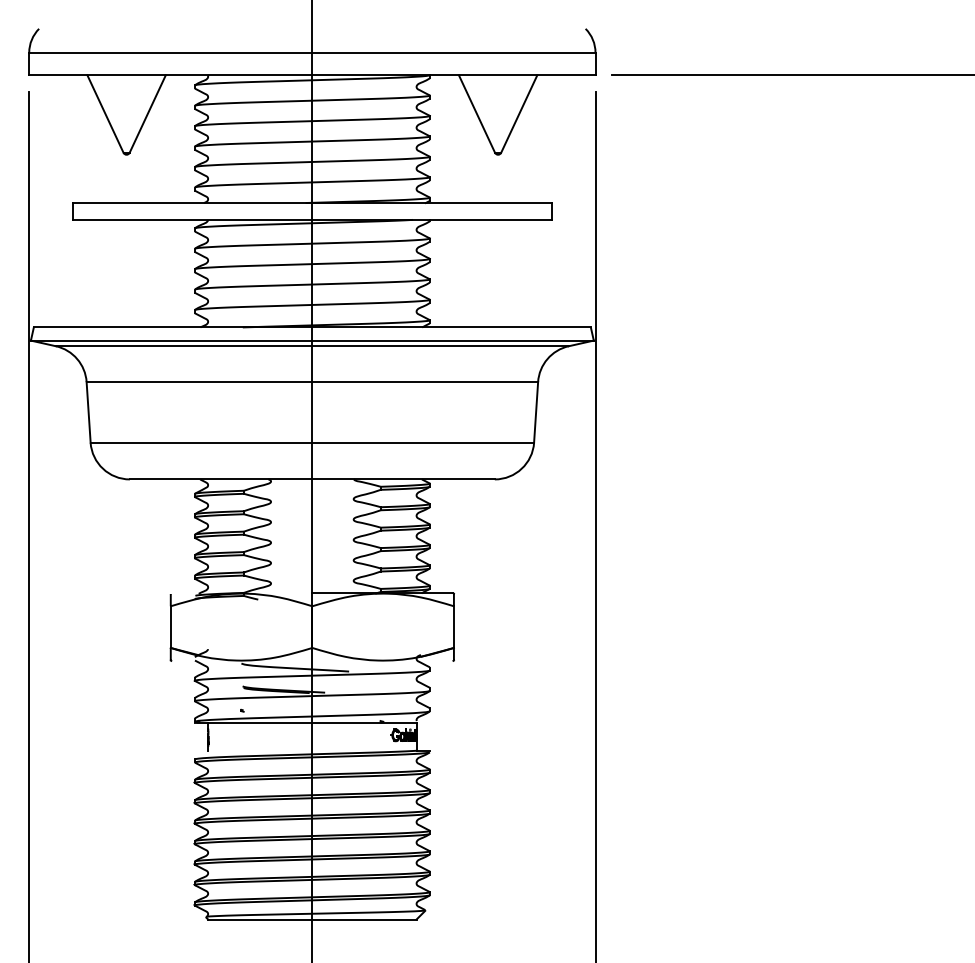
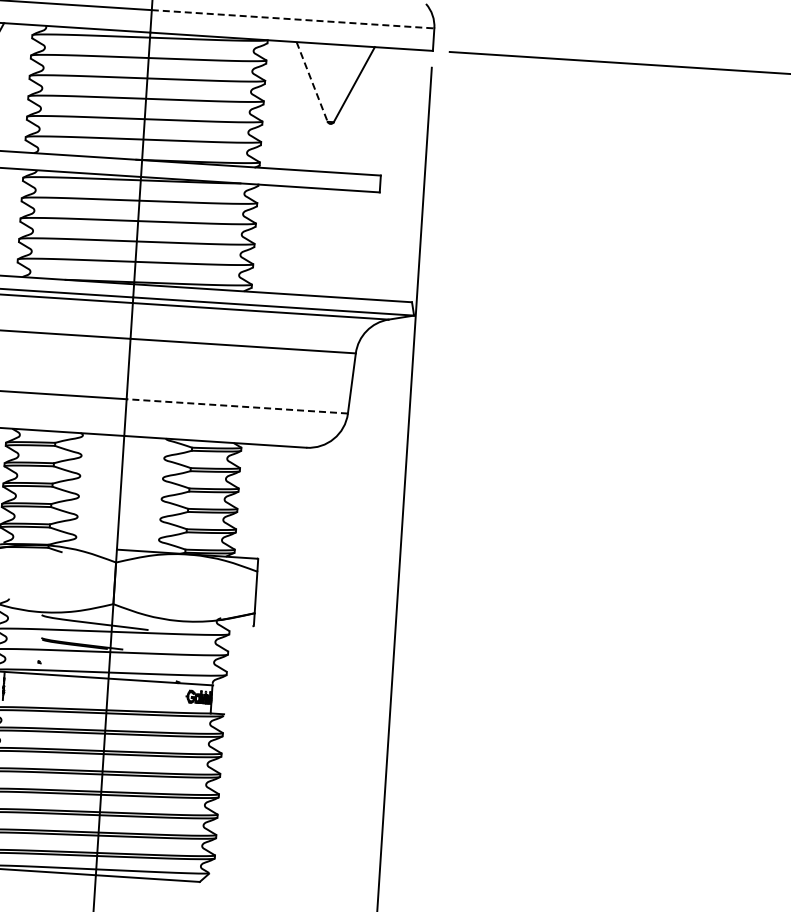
line: (453, 52) -> (292, 19), solid -> dashed
line: (476, 114) -> (311, 82), solid -> dashed
line: (423, 442) -> (237, 406), solid -> dashed

